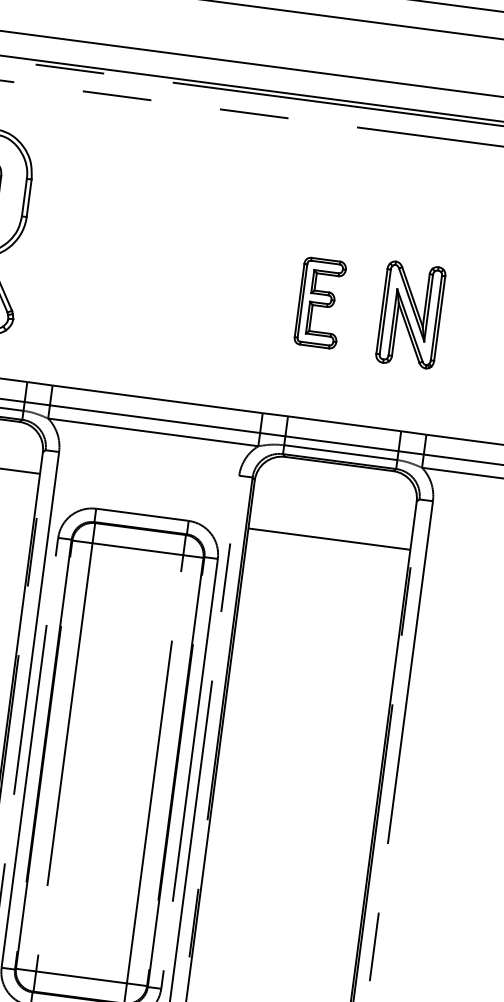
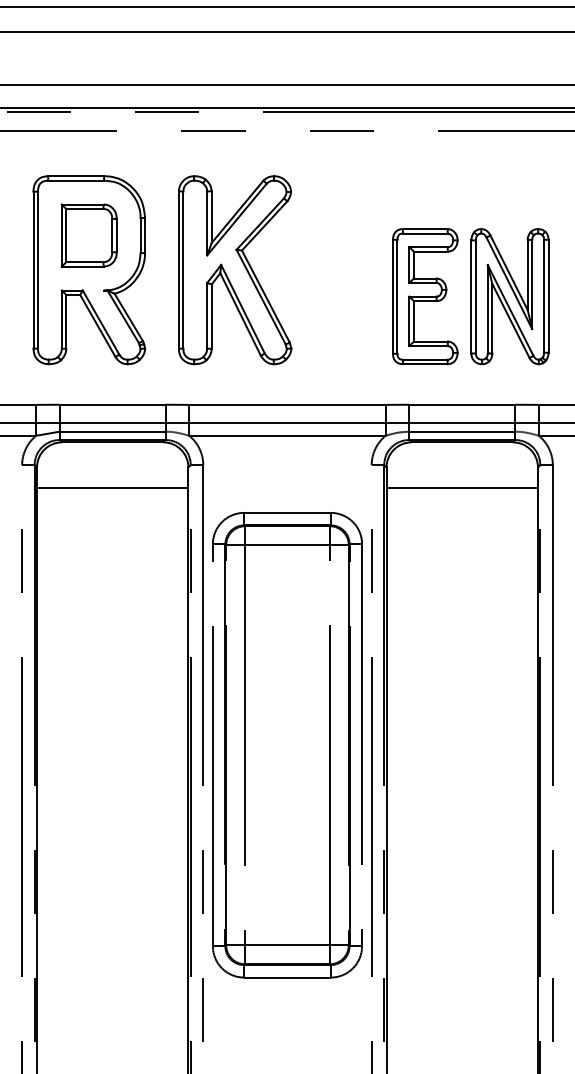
part: (120, 248) -> (235, 270), added
part: (320, 302) -> (425, 296), size x1.67
part: (410, 314) -> (509, 296), size x1.43
line: (328, 538) -> (461, 487), moved

